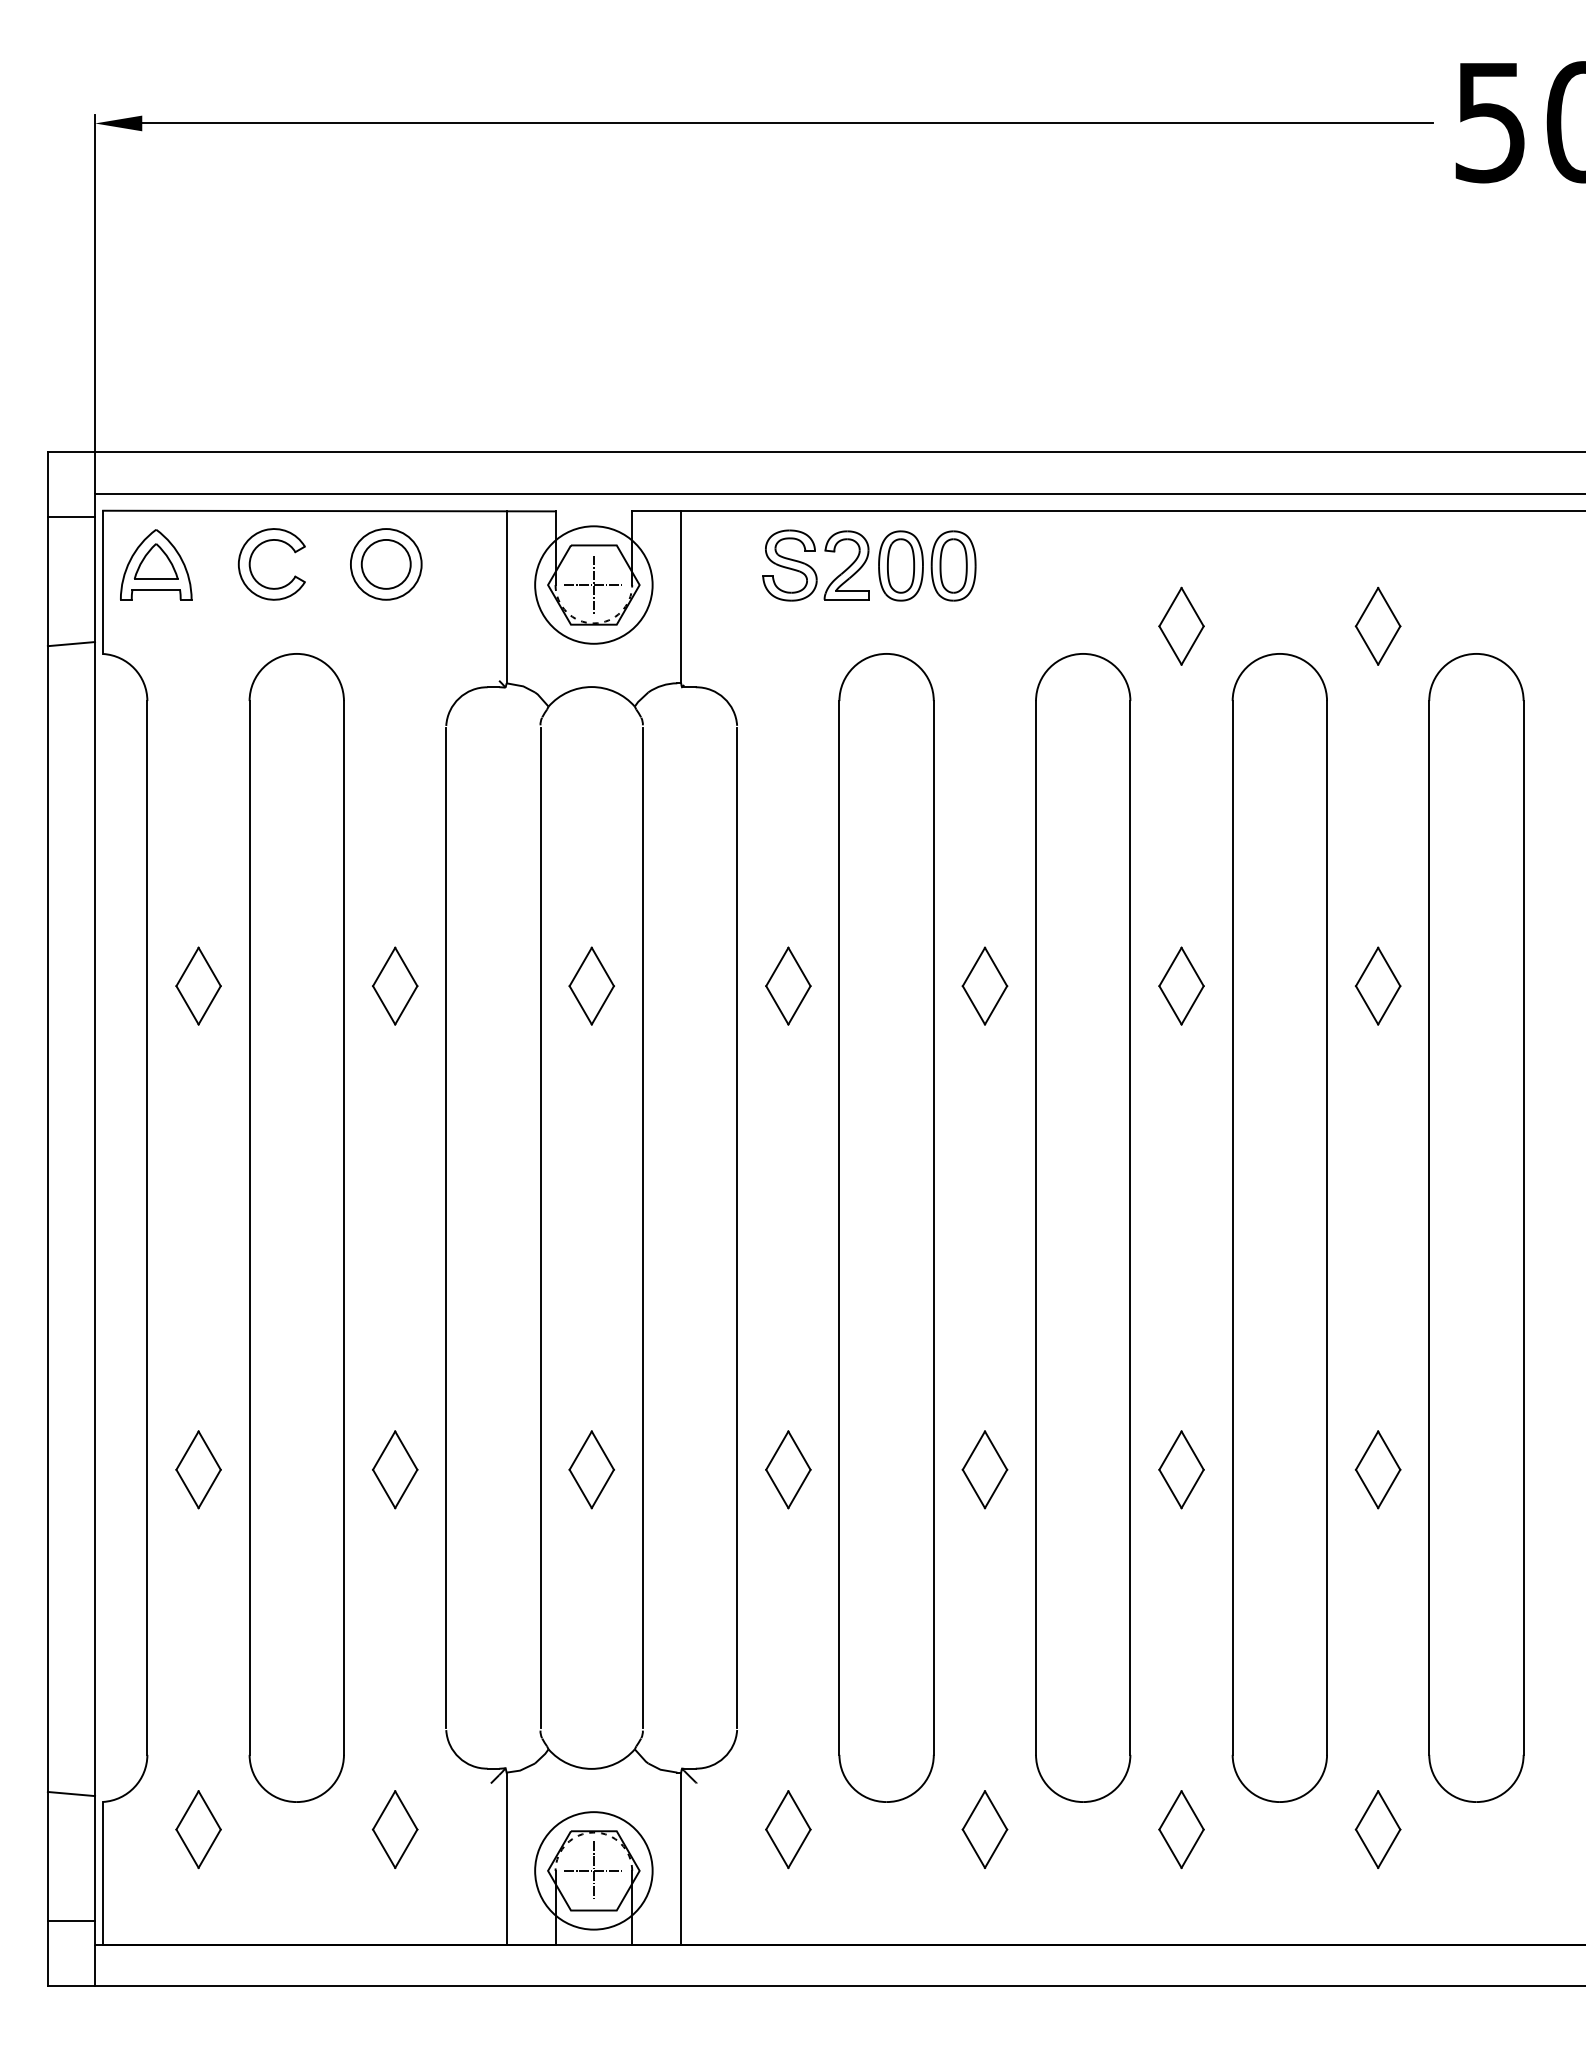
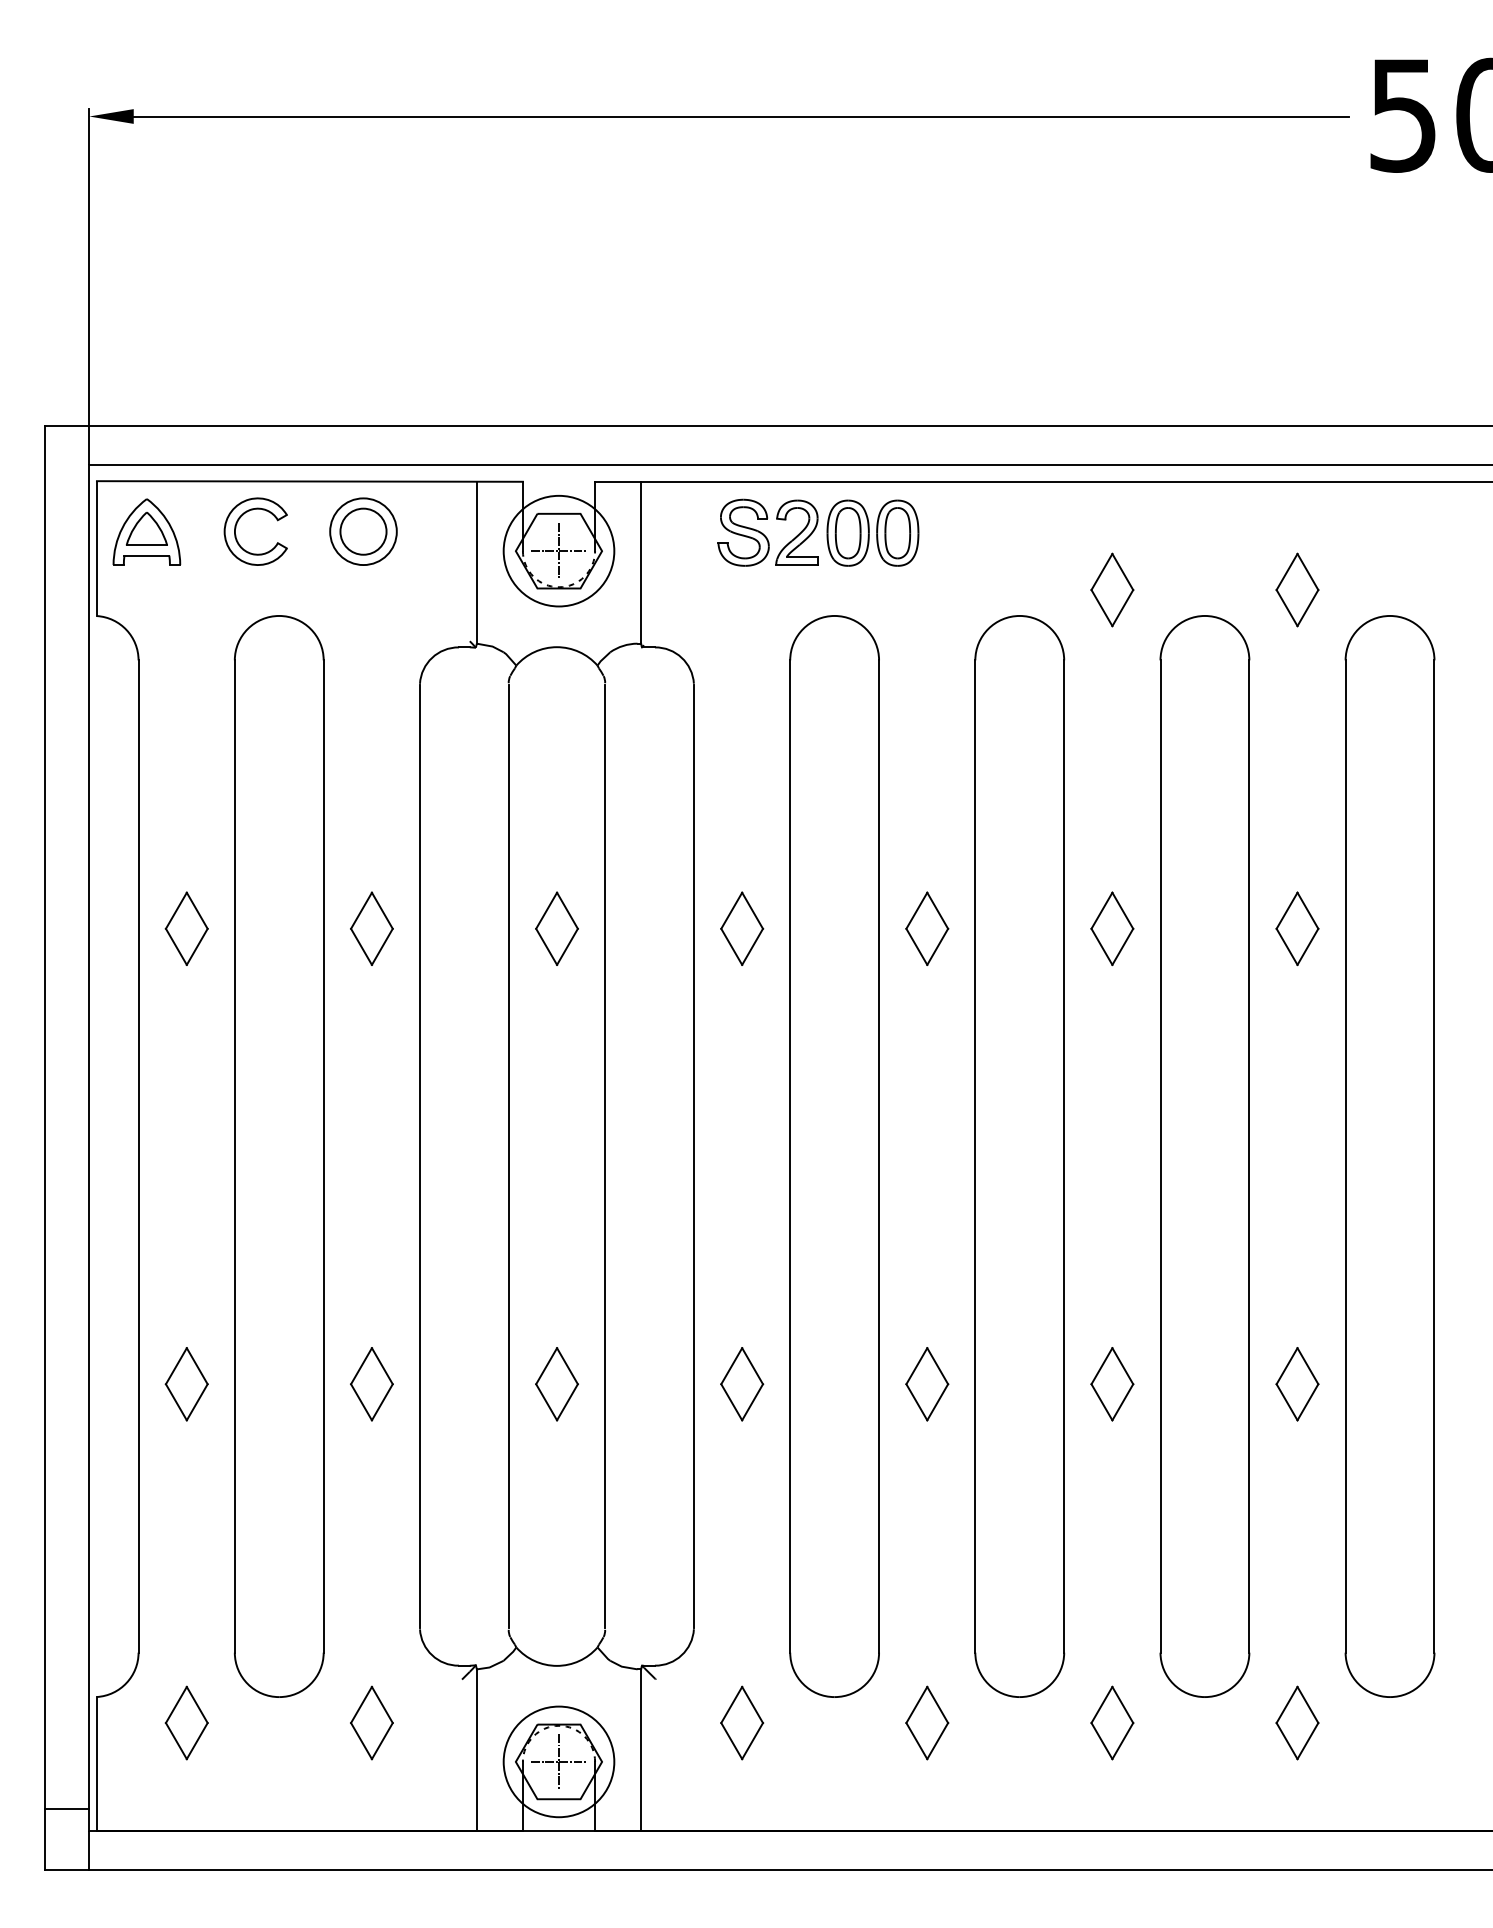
line: (70, 517) -> (66, 487), removed
line: (70, 643) -> (66, 606), removed
line: (70, 1793) -> (66, 1689), removed

